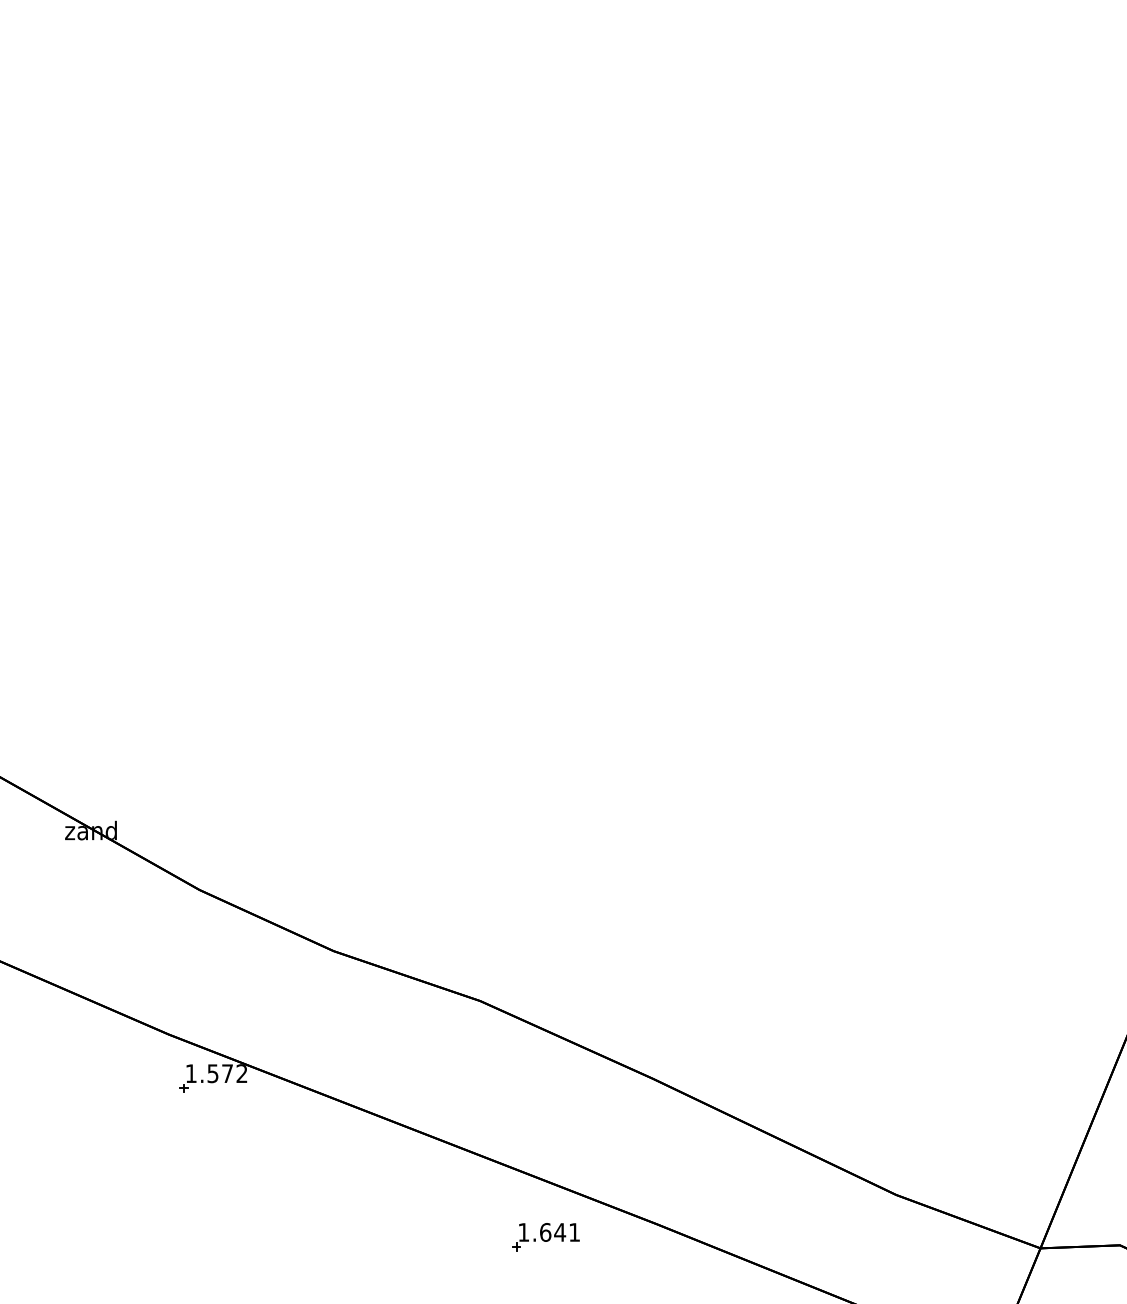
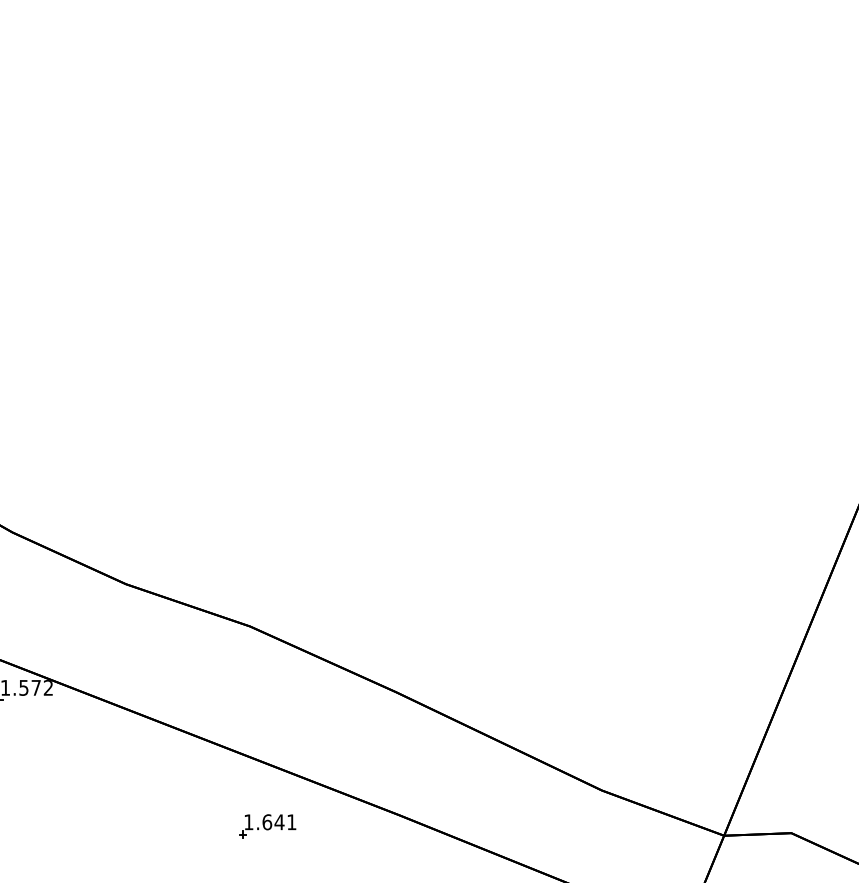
part: (545, 1237) -> (267, 826), moved

